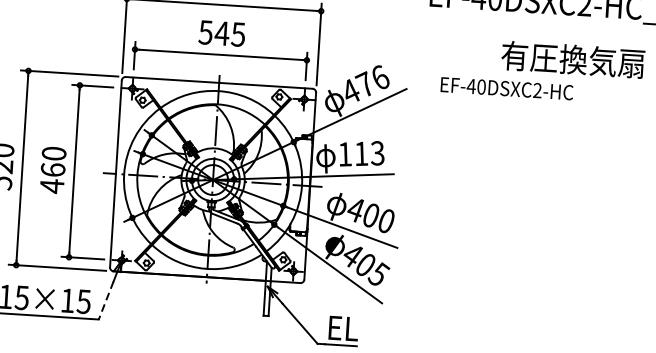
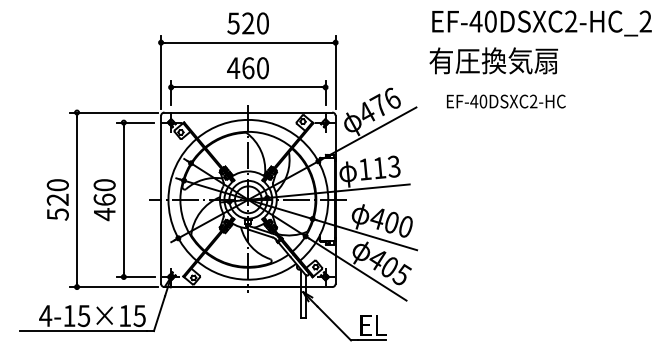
text: (221, 33) -> (247, 68), 545 -> 460
text: (572, 59) -> (493, 60), moved
line: (106, 301) -> (159, 314), dashed -> solid

